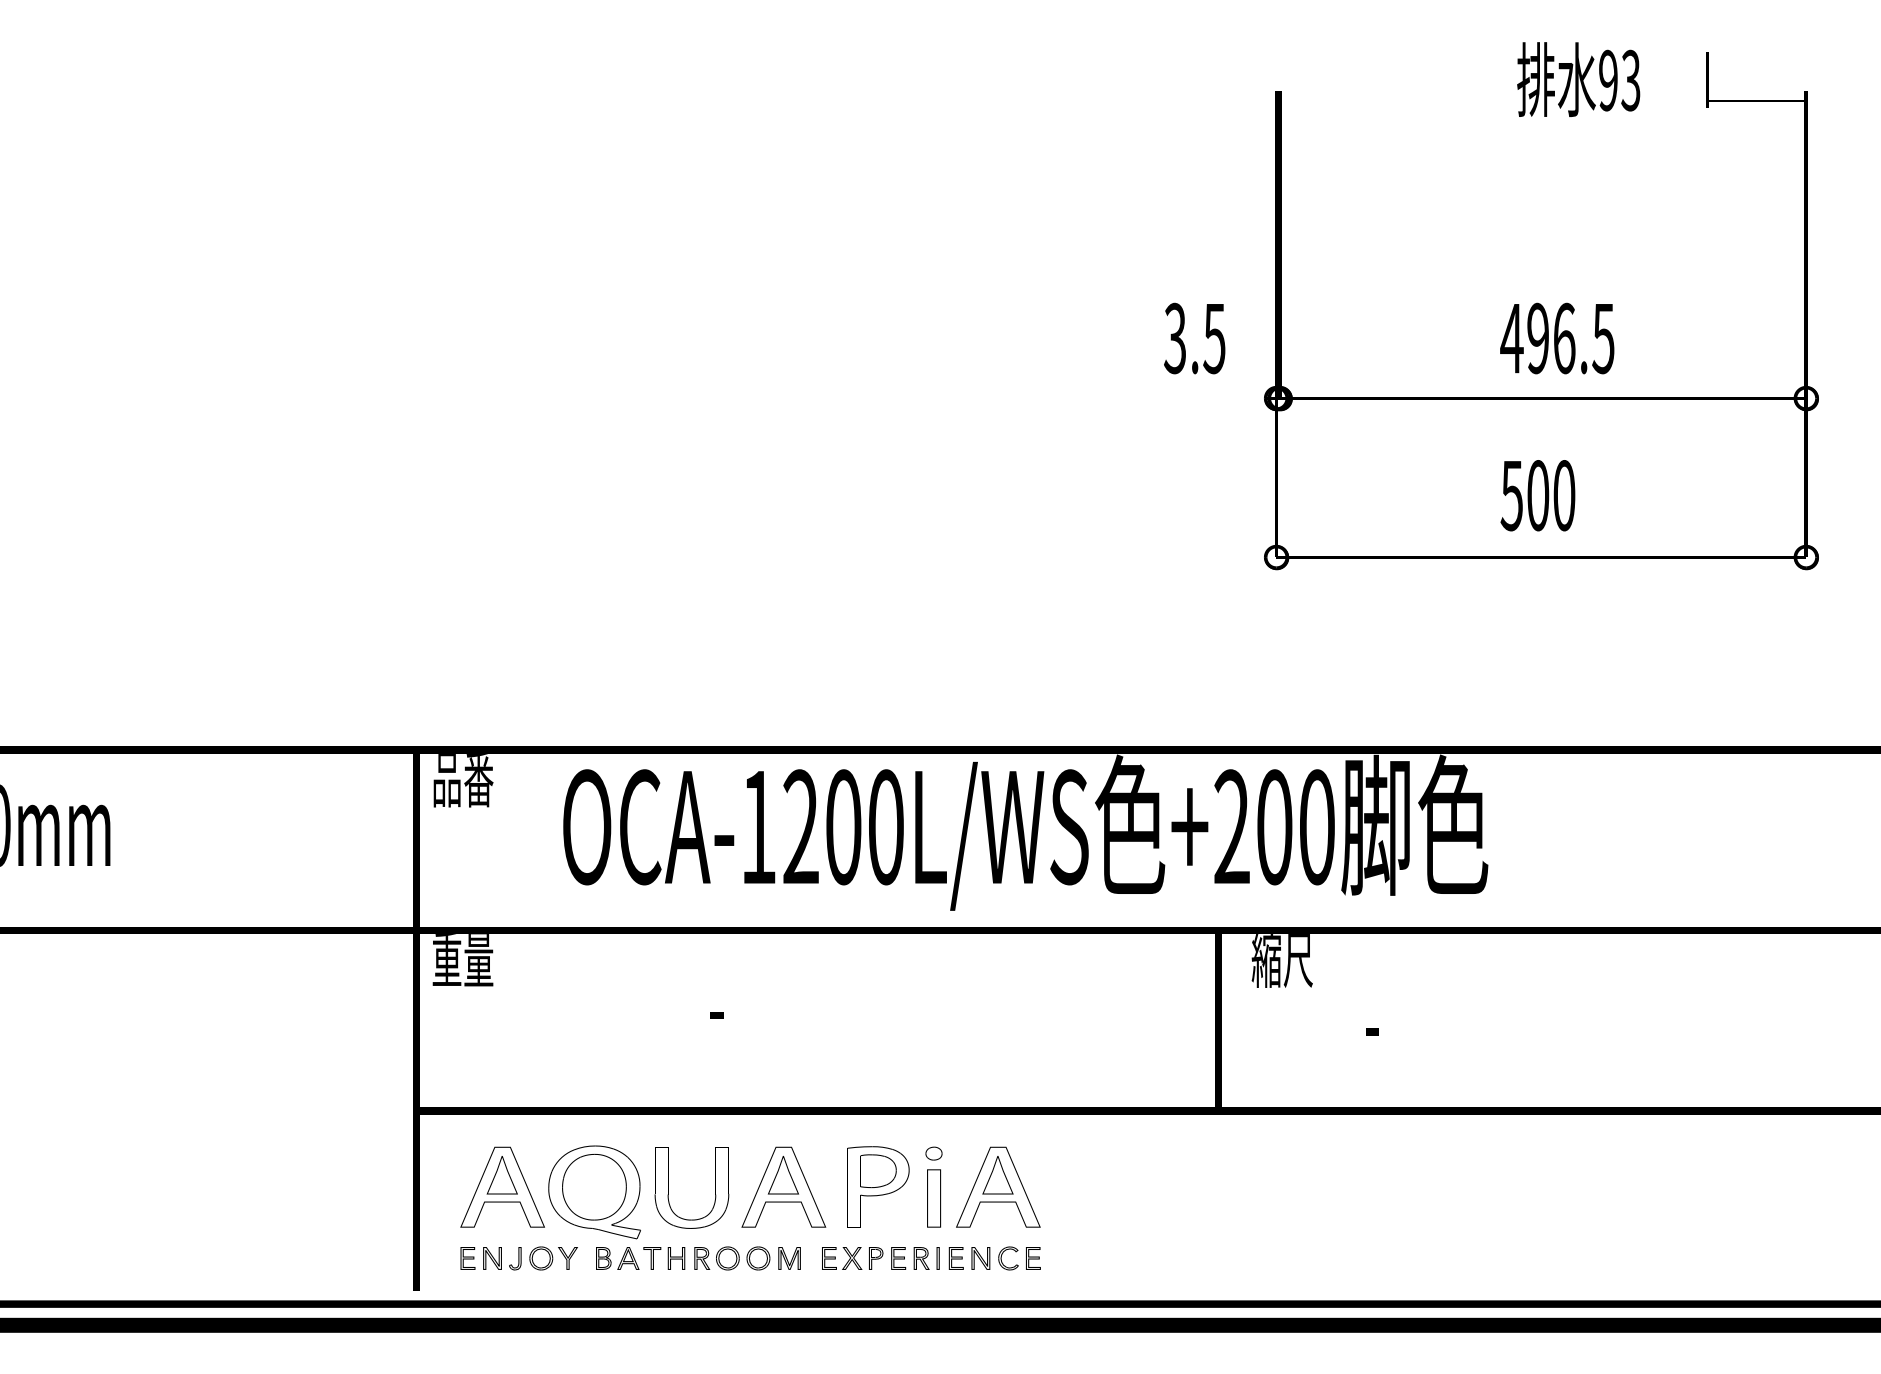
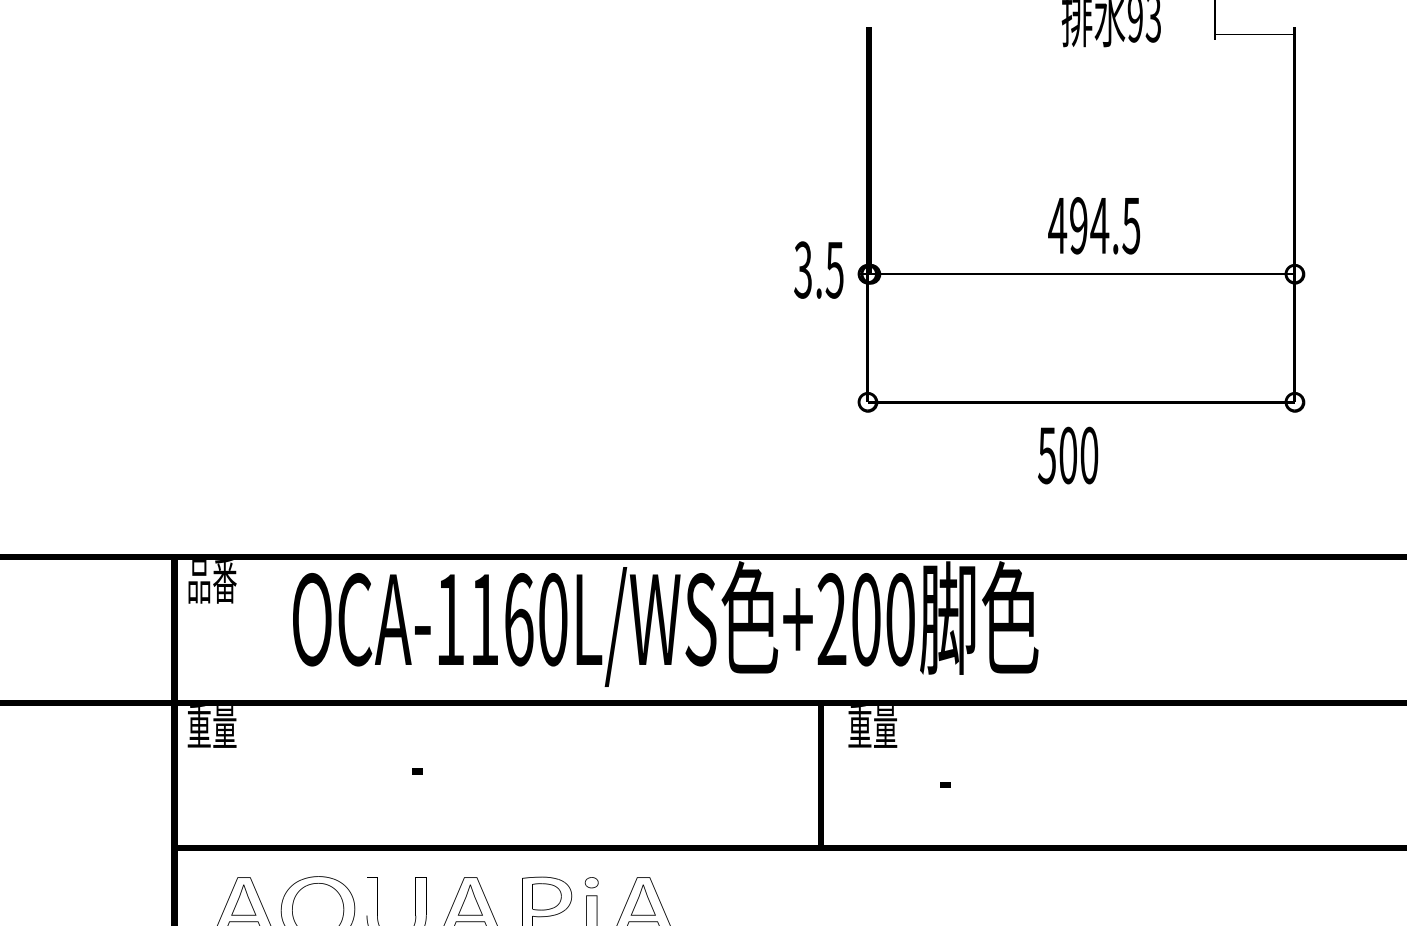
text: (1194, 338) -> (818, 270), moved
text: (1564, 338) -> (1099, 225), 496.5 -> 494.5
text: (1537, 495) -> (1067, 455), moved
text: (822, 827) -> (501, 619), OCA-1200L/WS -> OCA-1160L/WS
text: (1281, 960) -> (871, 727), 縮尺 -> 重量

